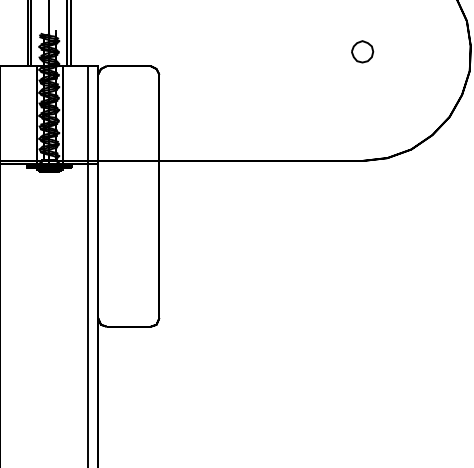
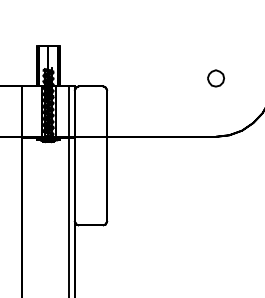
part: (361, 51) -> (215, 78), size x1.43

